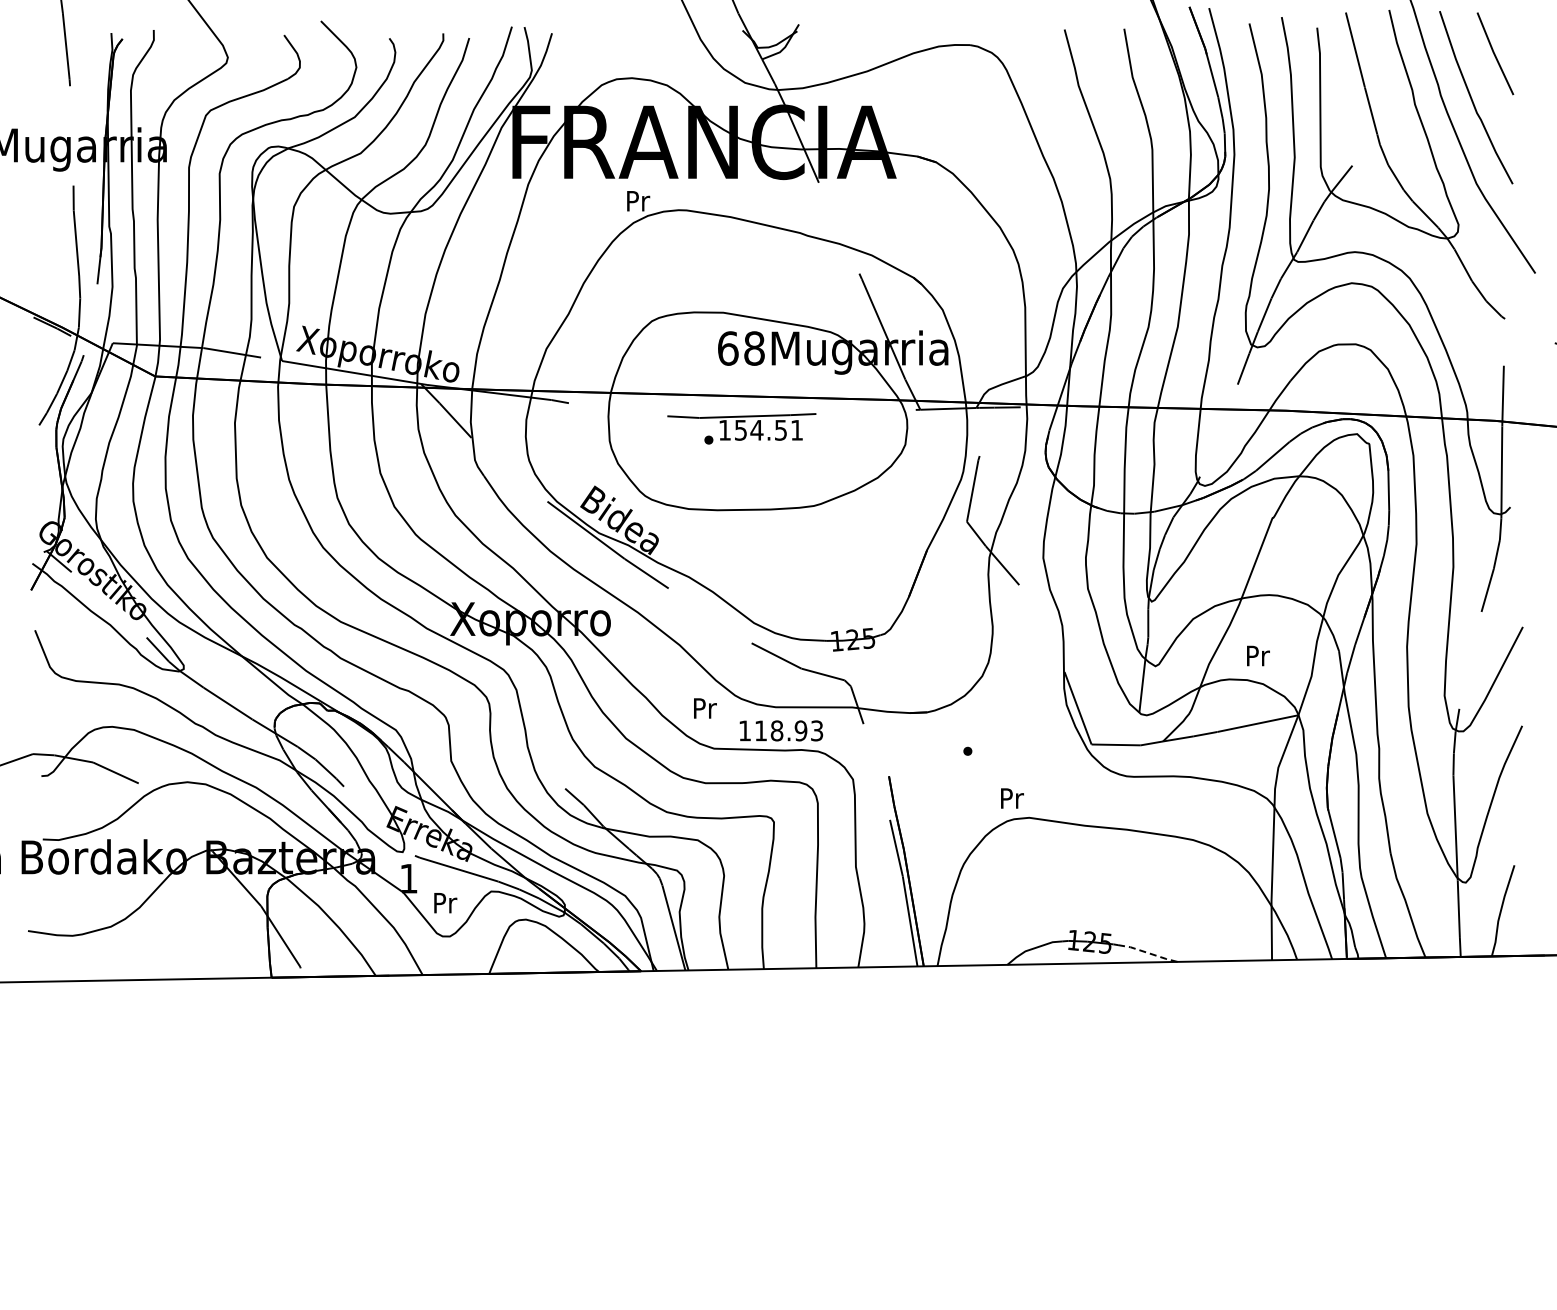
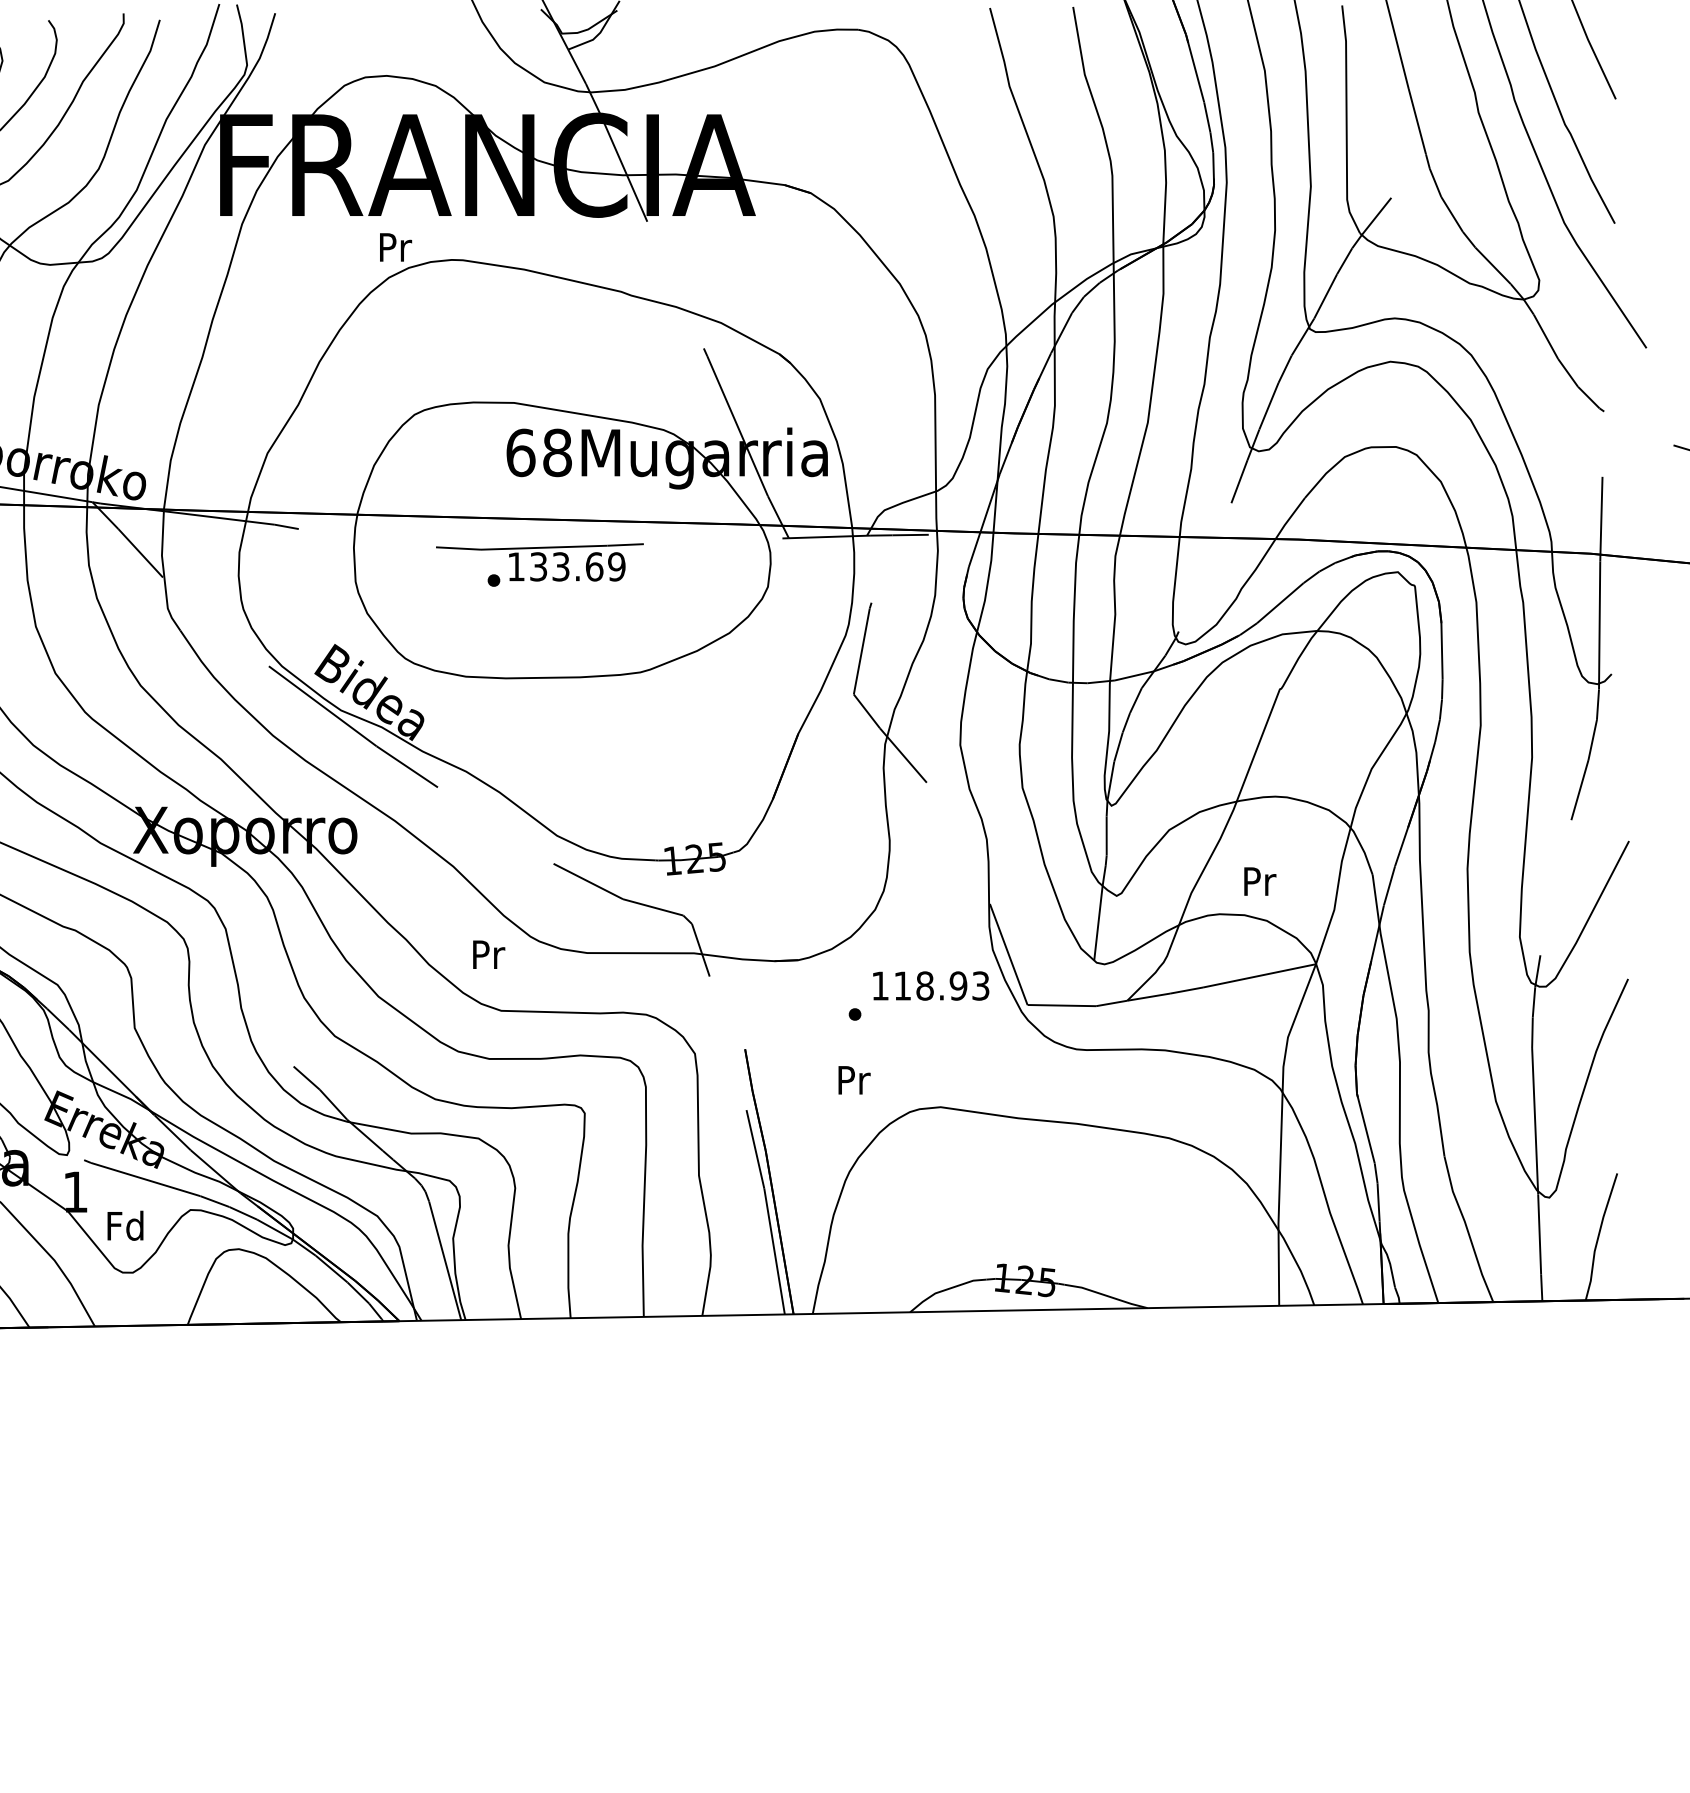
text: (769, 429) -> (578, 565), 154.51 -> 133.69
text: (781, 730) -> (931, 985), moved
text: (1012, 798) -> (854, 1080), moved
text: (444, 902) -> (125, 1225), Pr -> Fd
line: (1147, 952) -> (1105, 1295), dashed -> solid

